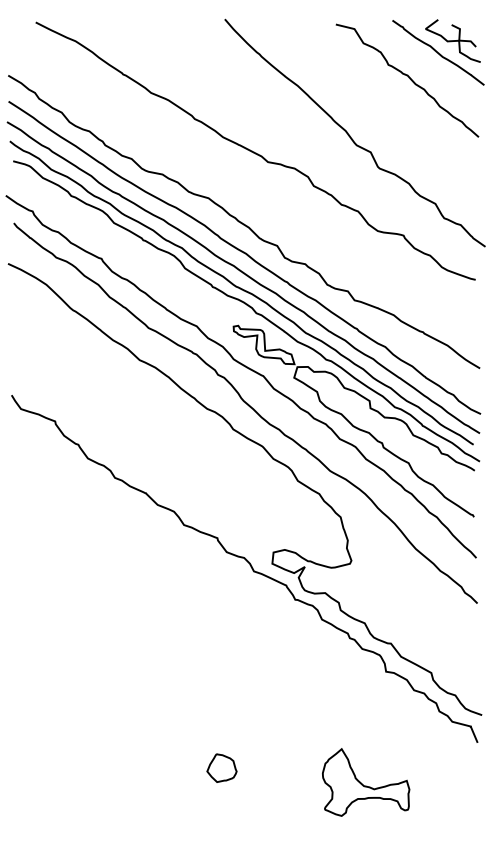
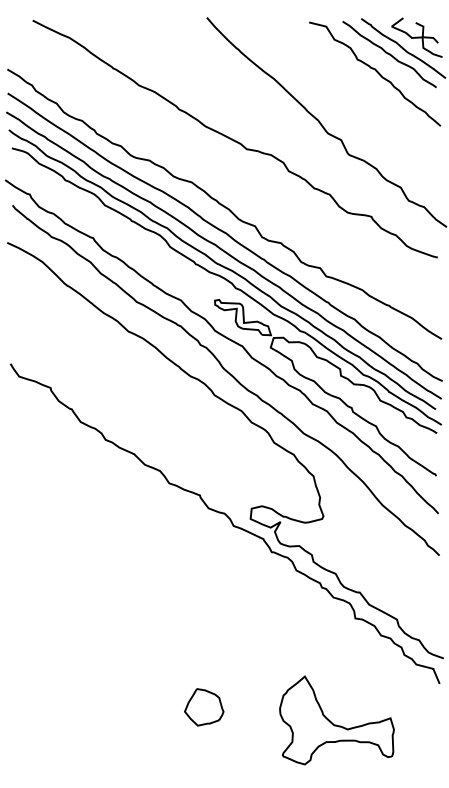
curve: (423, 59) -> (389, 54), added
part: (221, 767) -> (203, 706), size x1.43
part: (365, 782) -> (336, 720), size x1.43

